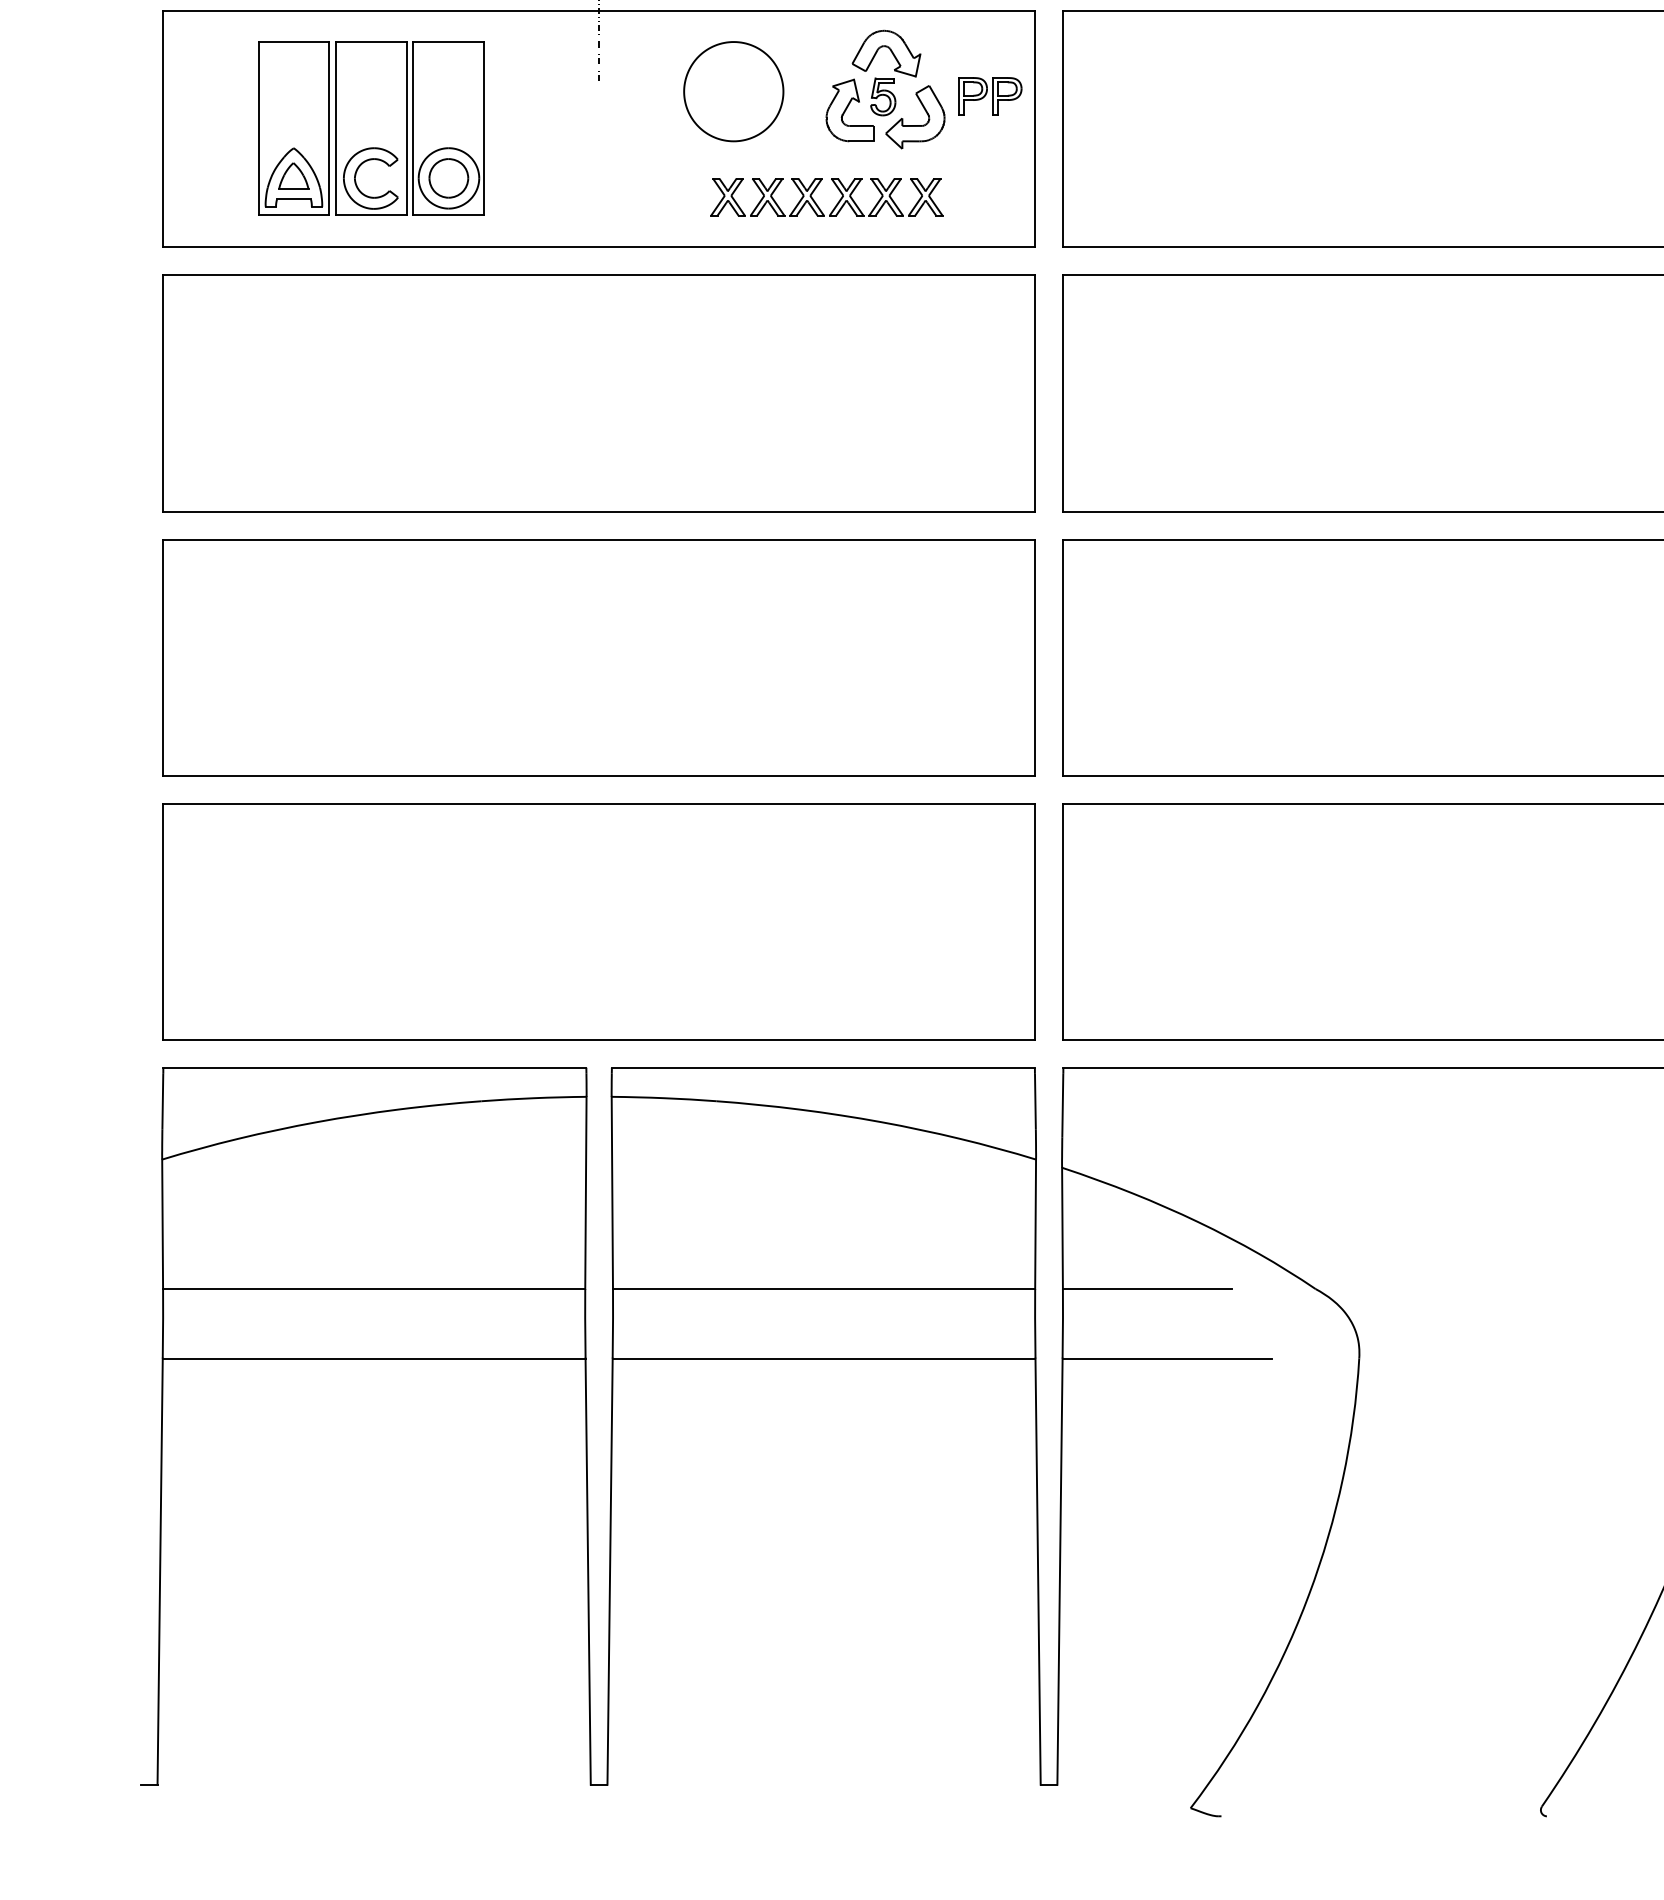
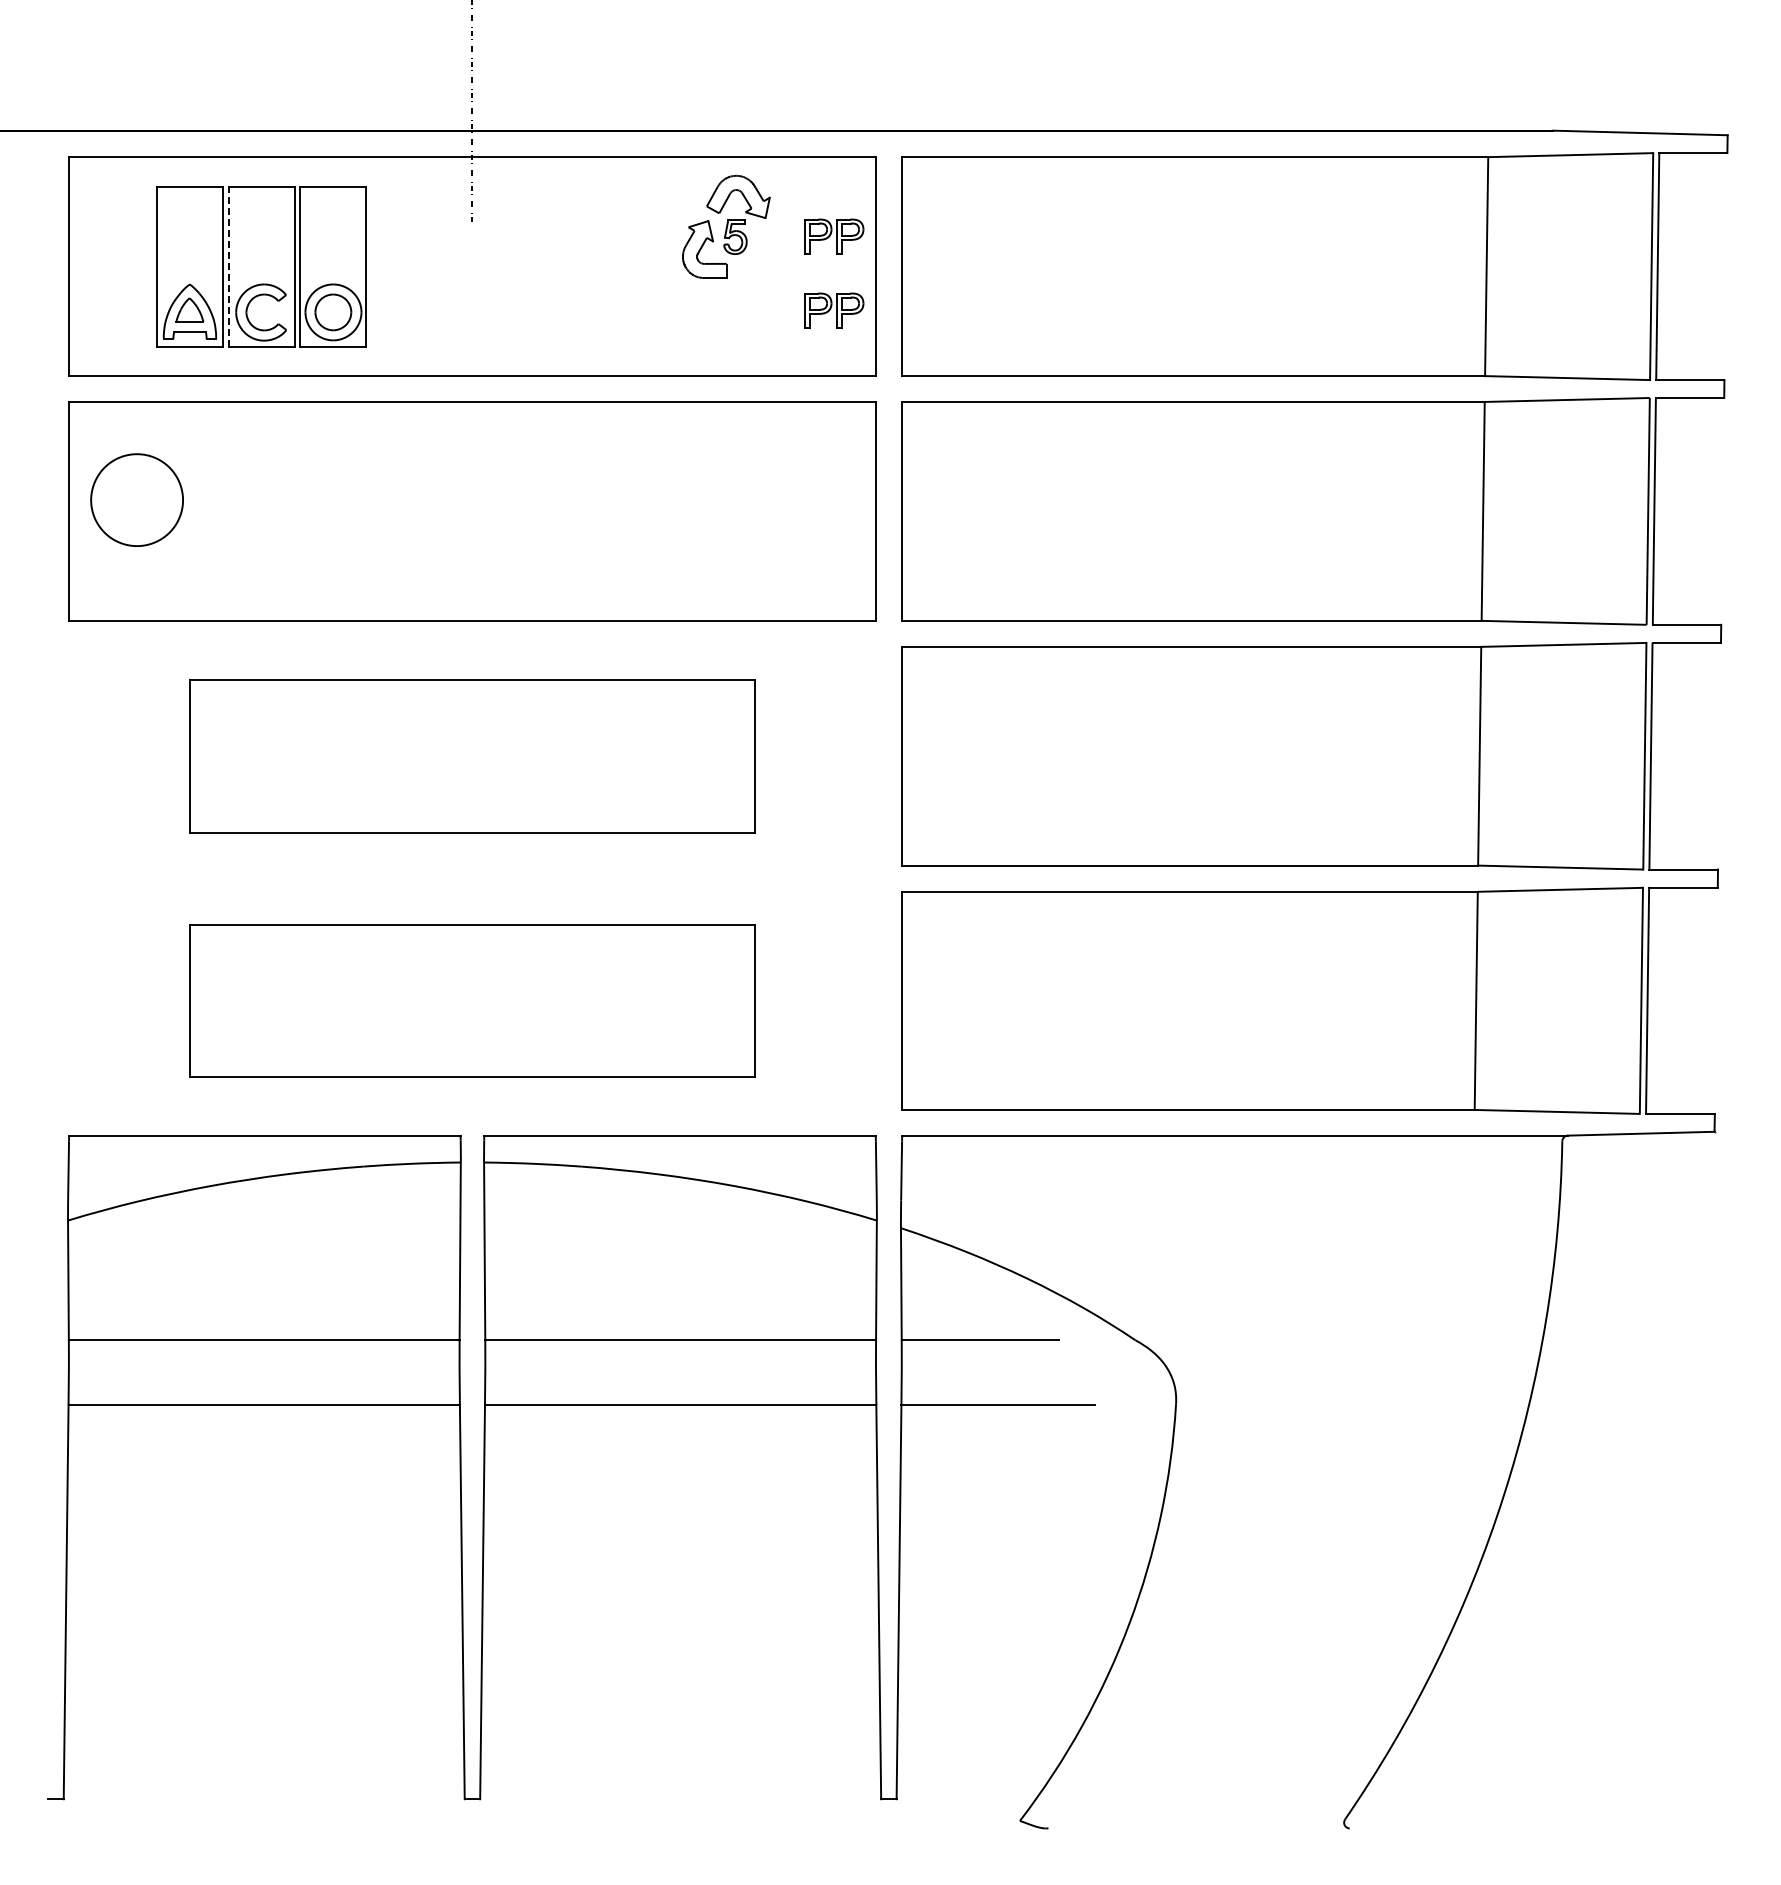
part: (733, 90) -> (136, 499), moved
part: (915, 125) -> (765, 263), removed
line: (335, 128) -> (228, 266), solid -> dashed
part: (990, 176) -> (834, 310), added
part: (816, 202) -> (673, 334), removed
part: (599, 658) -> (472, 756), size x0.7
part: (599, 921) -> (472, 1000), size x0.7

